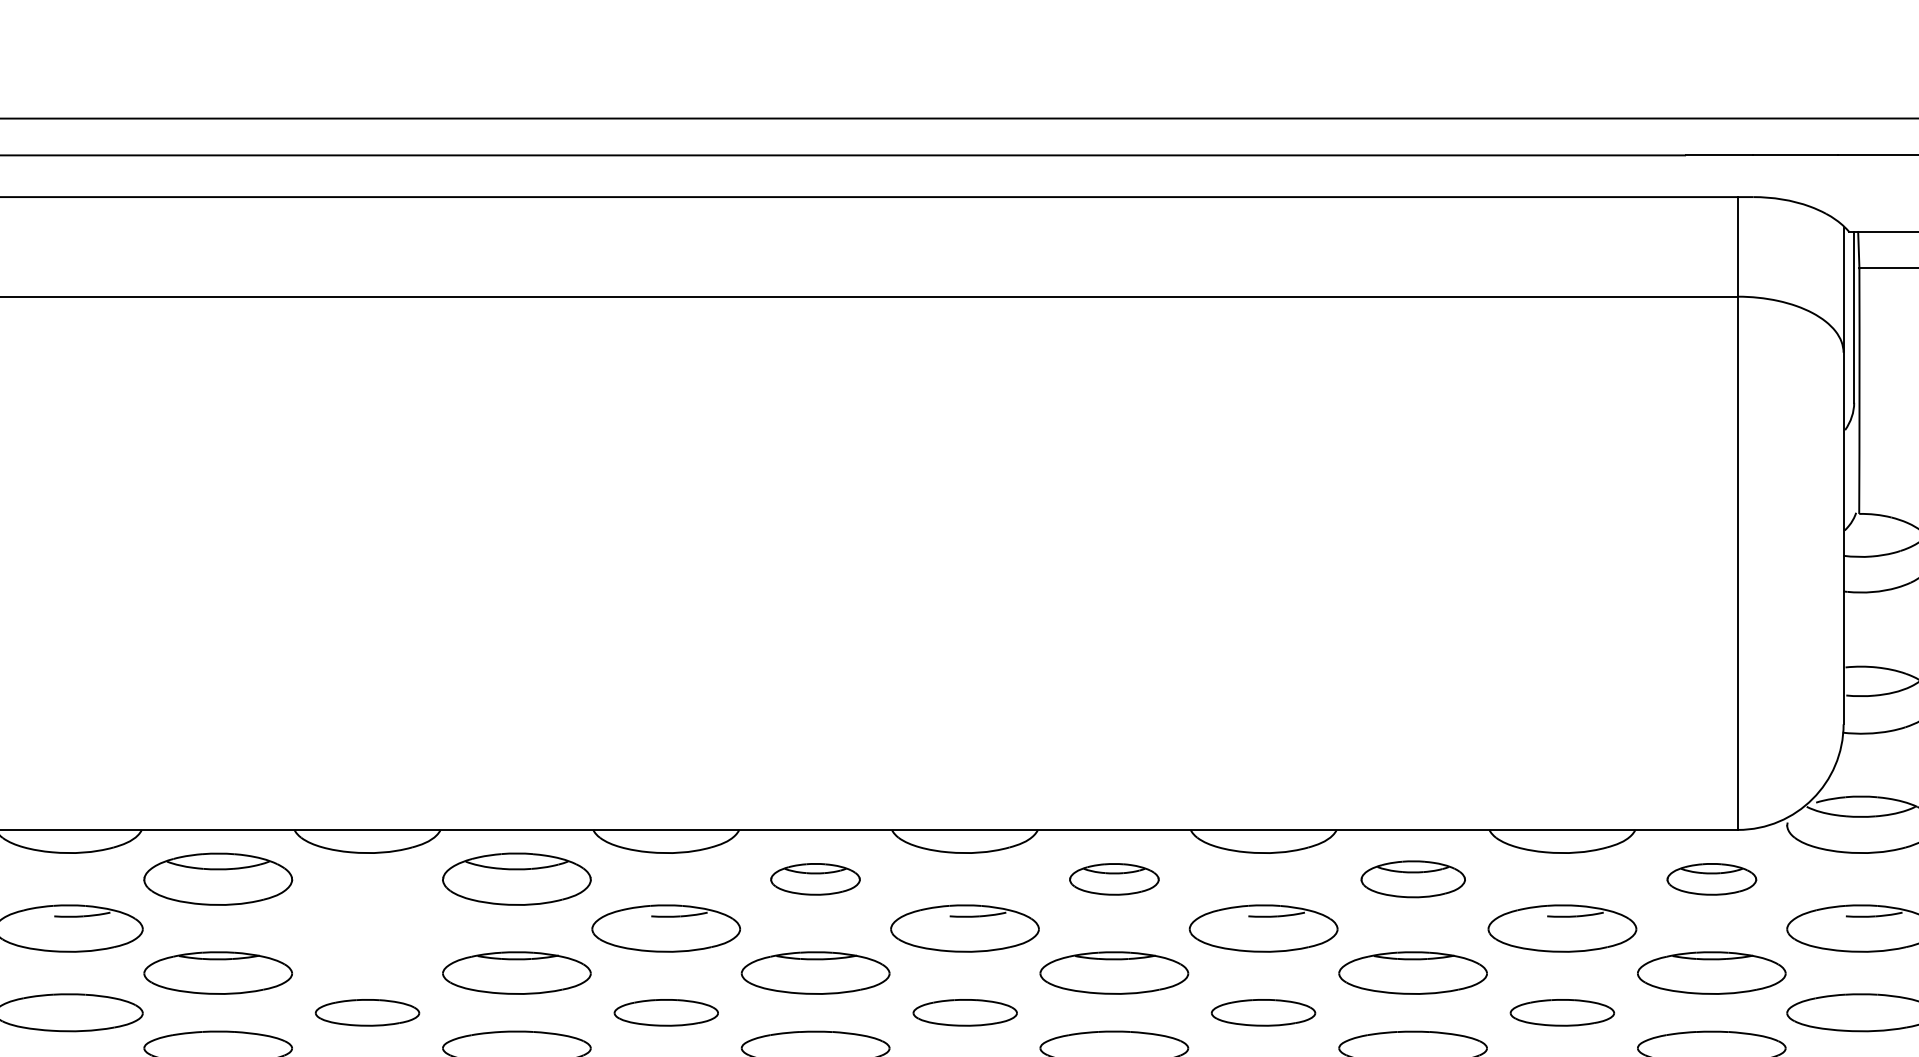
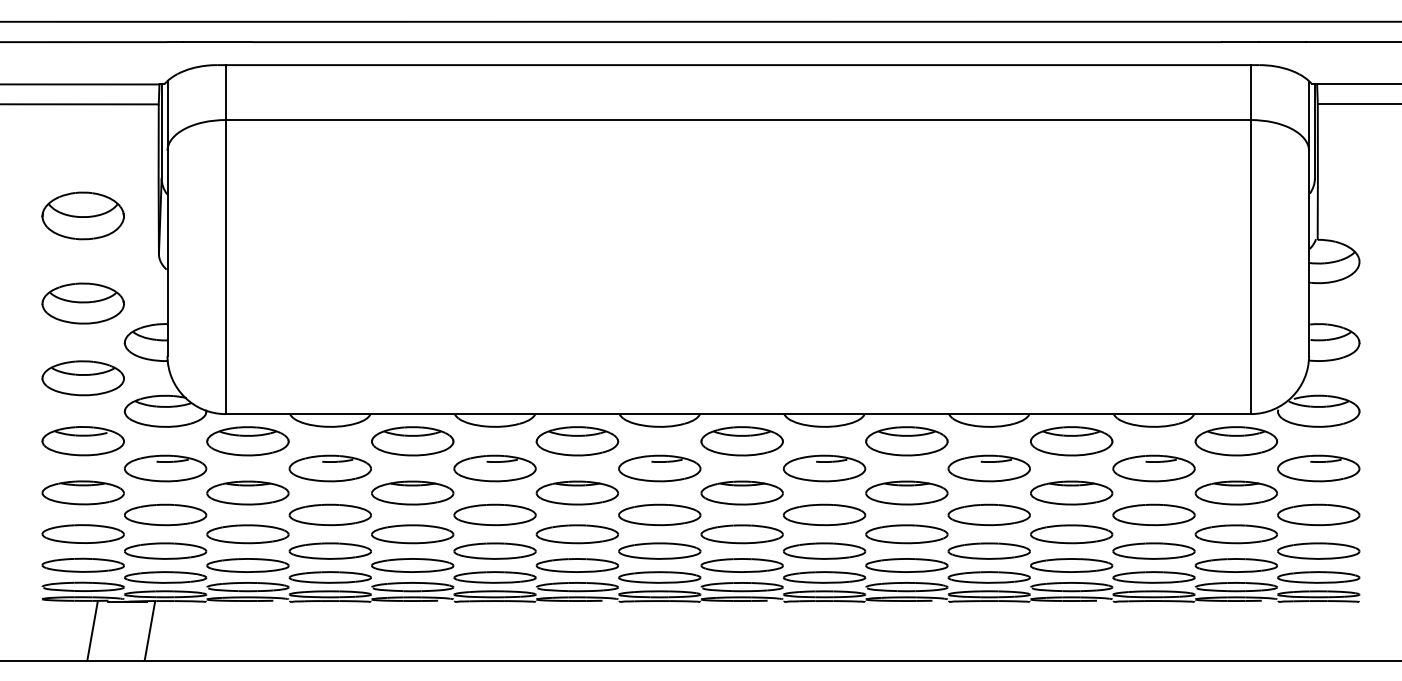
part: (814, 879) -> (741, 441), size x1.67
part: (1113, 879) -> (906, 441), size x1.67
part: (1412, 879) -> (1071, 441), size x1.43
part: (1712, 879) -> (1236, 441), size x1.67
part: (366, 928) -> (494, 468), added
part: (366, 1011) -> (494, 514), size x1.43
part: (665, 1011) -> (659, 514), size x1.43
part: (964, 1011) -> (824, 514), size x1.43
part: (1262, 1011) -> (988, 514), size x1.43
part: (1561, 1011) -> (1153, 514), size x1.43

